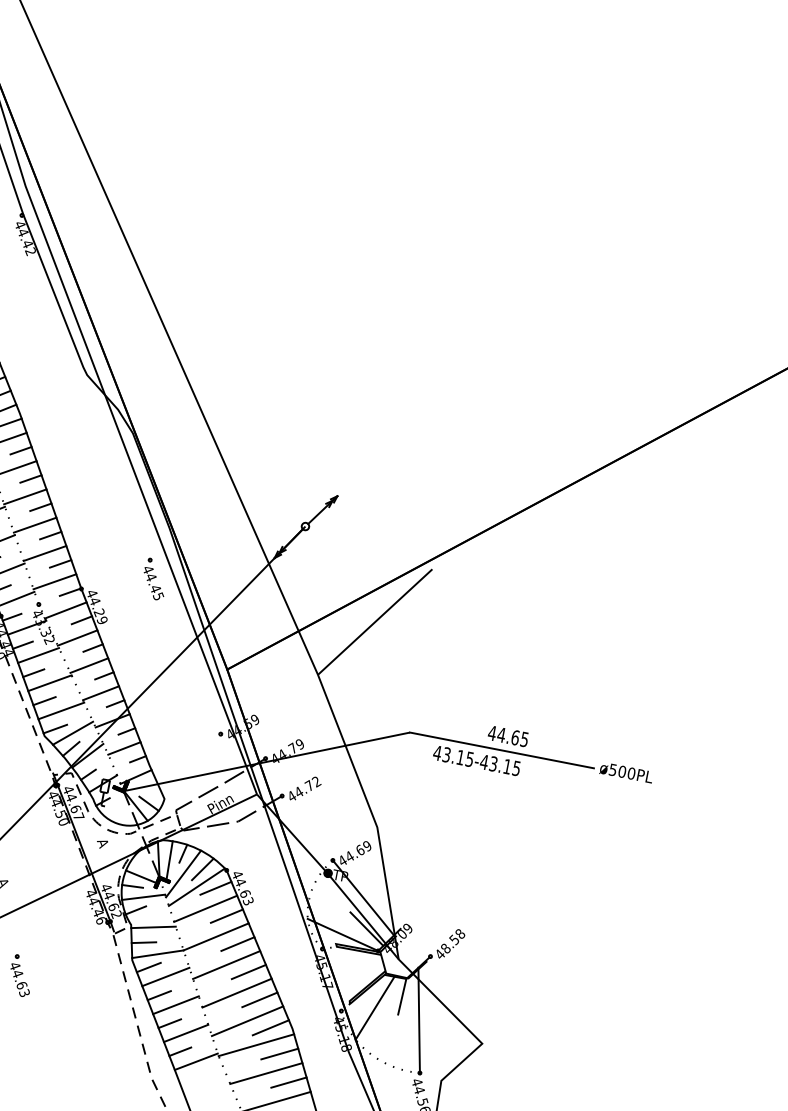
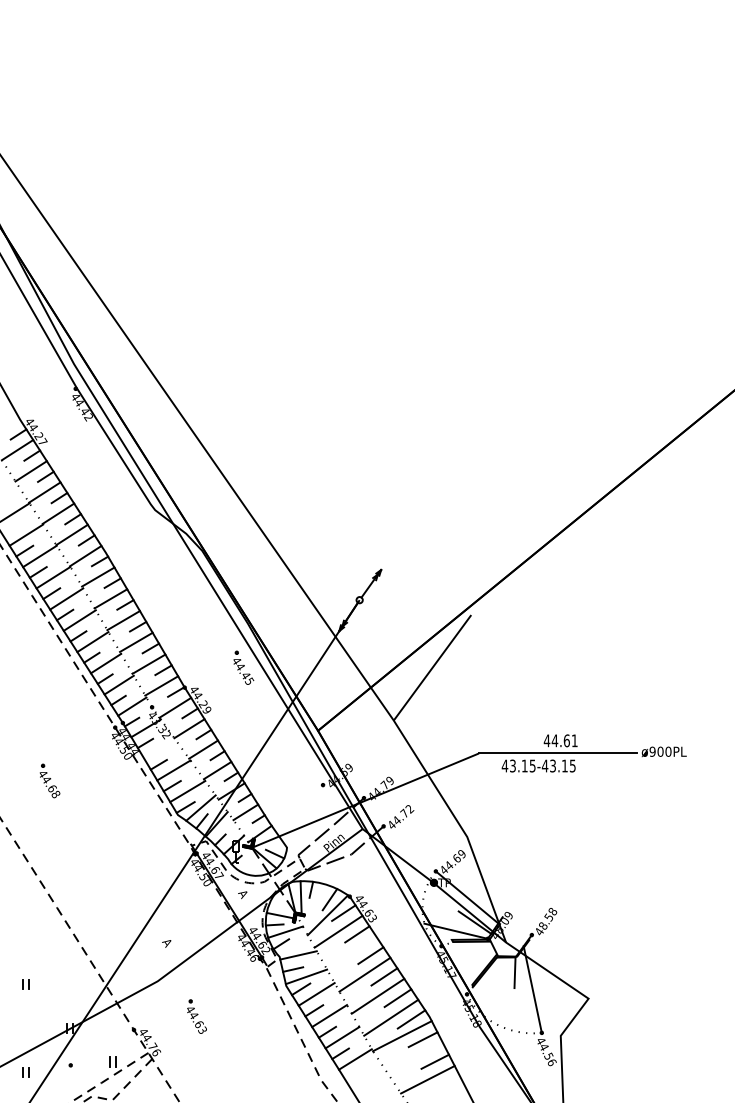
line: (37, 655) -> (159, 749), removed
text: (524, 739) -> (574, 740), 44.65 -> 44.61
text: (612, 769) -> (652, 751), ø500PL -> ø900PL
line: (183, 873) -> (314, 906), removed
line: (215, 935) -> (351, 952), removed
line: (375, 1008) -> (494, 986), removed
line: (266, 1073) -> (415, 1057), removed

